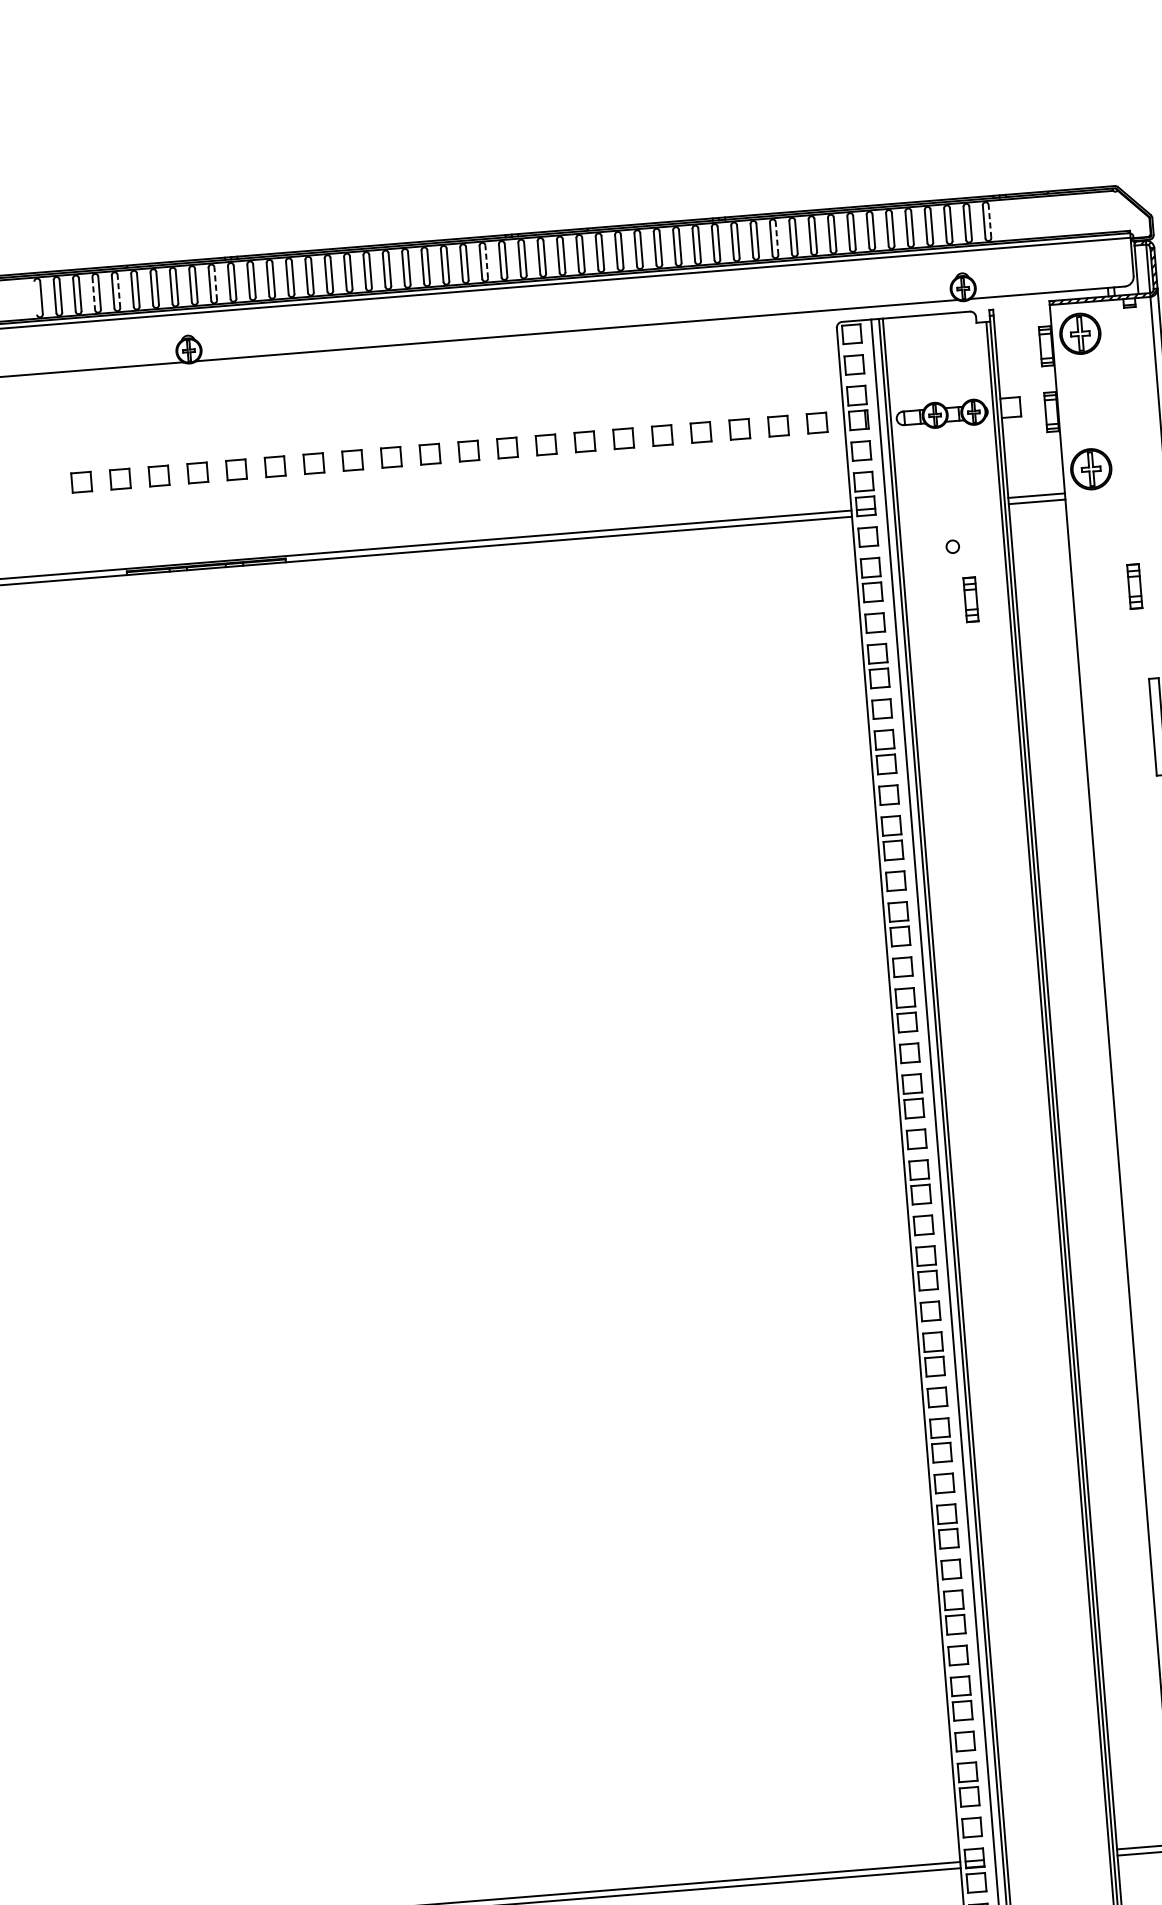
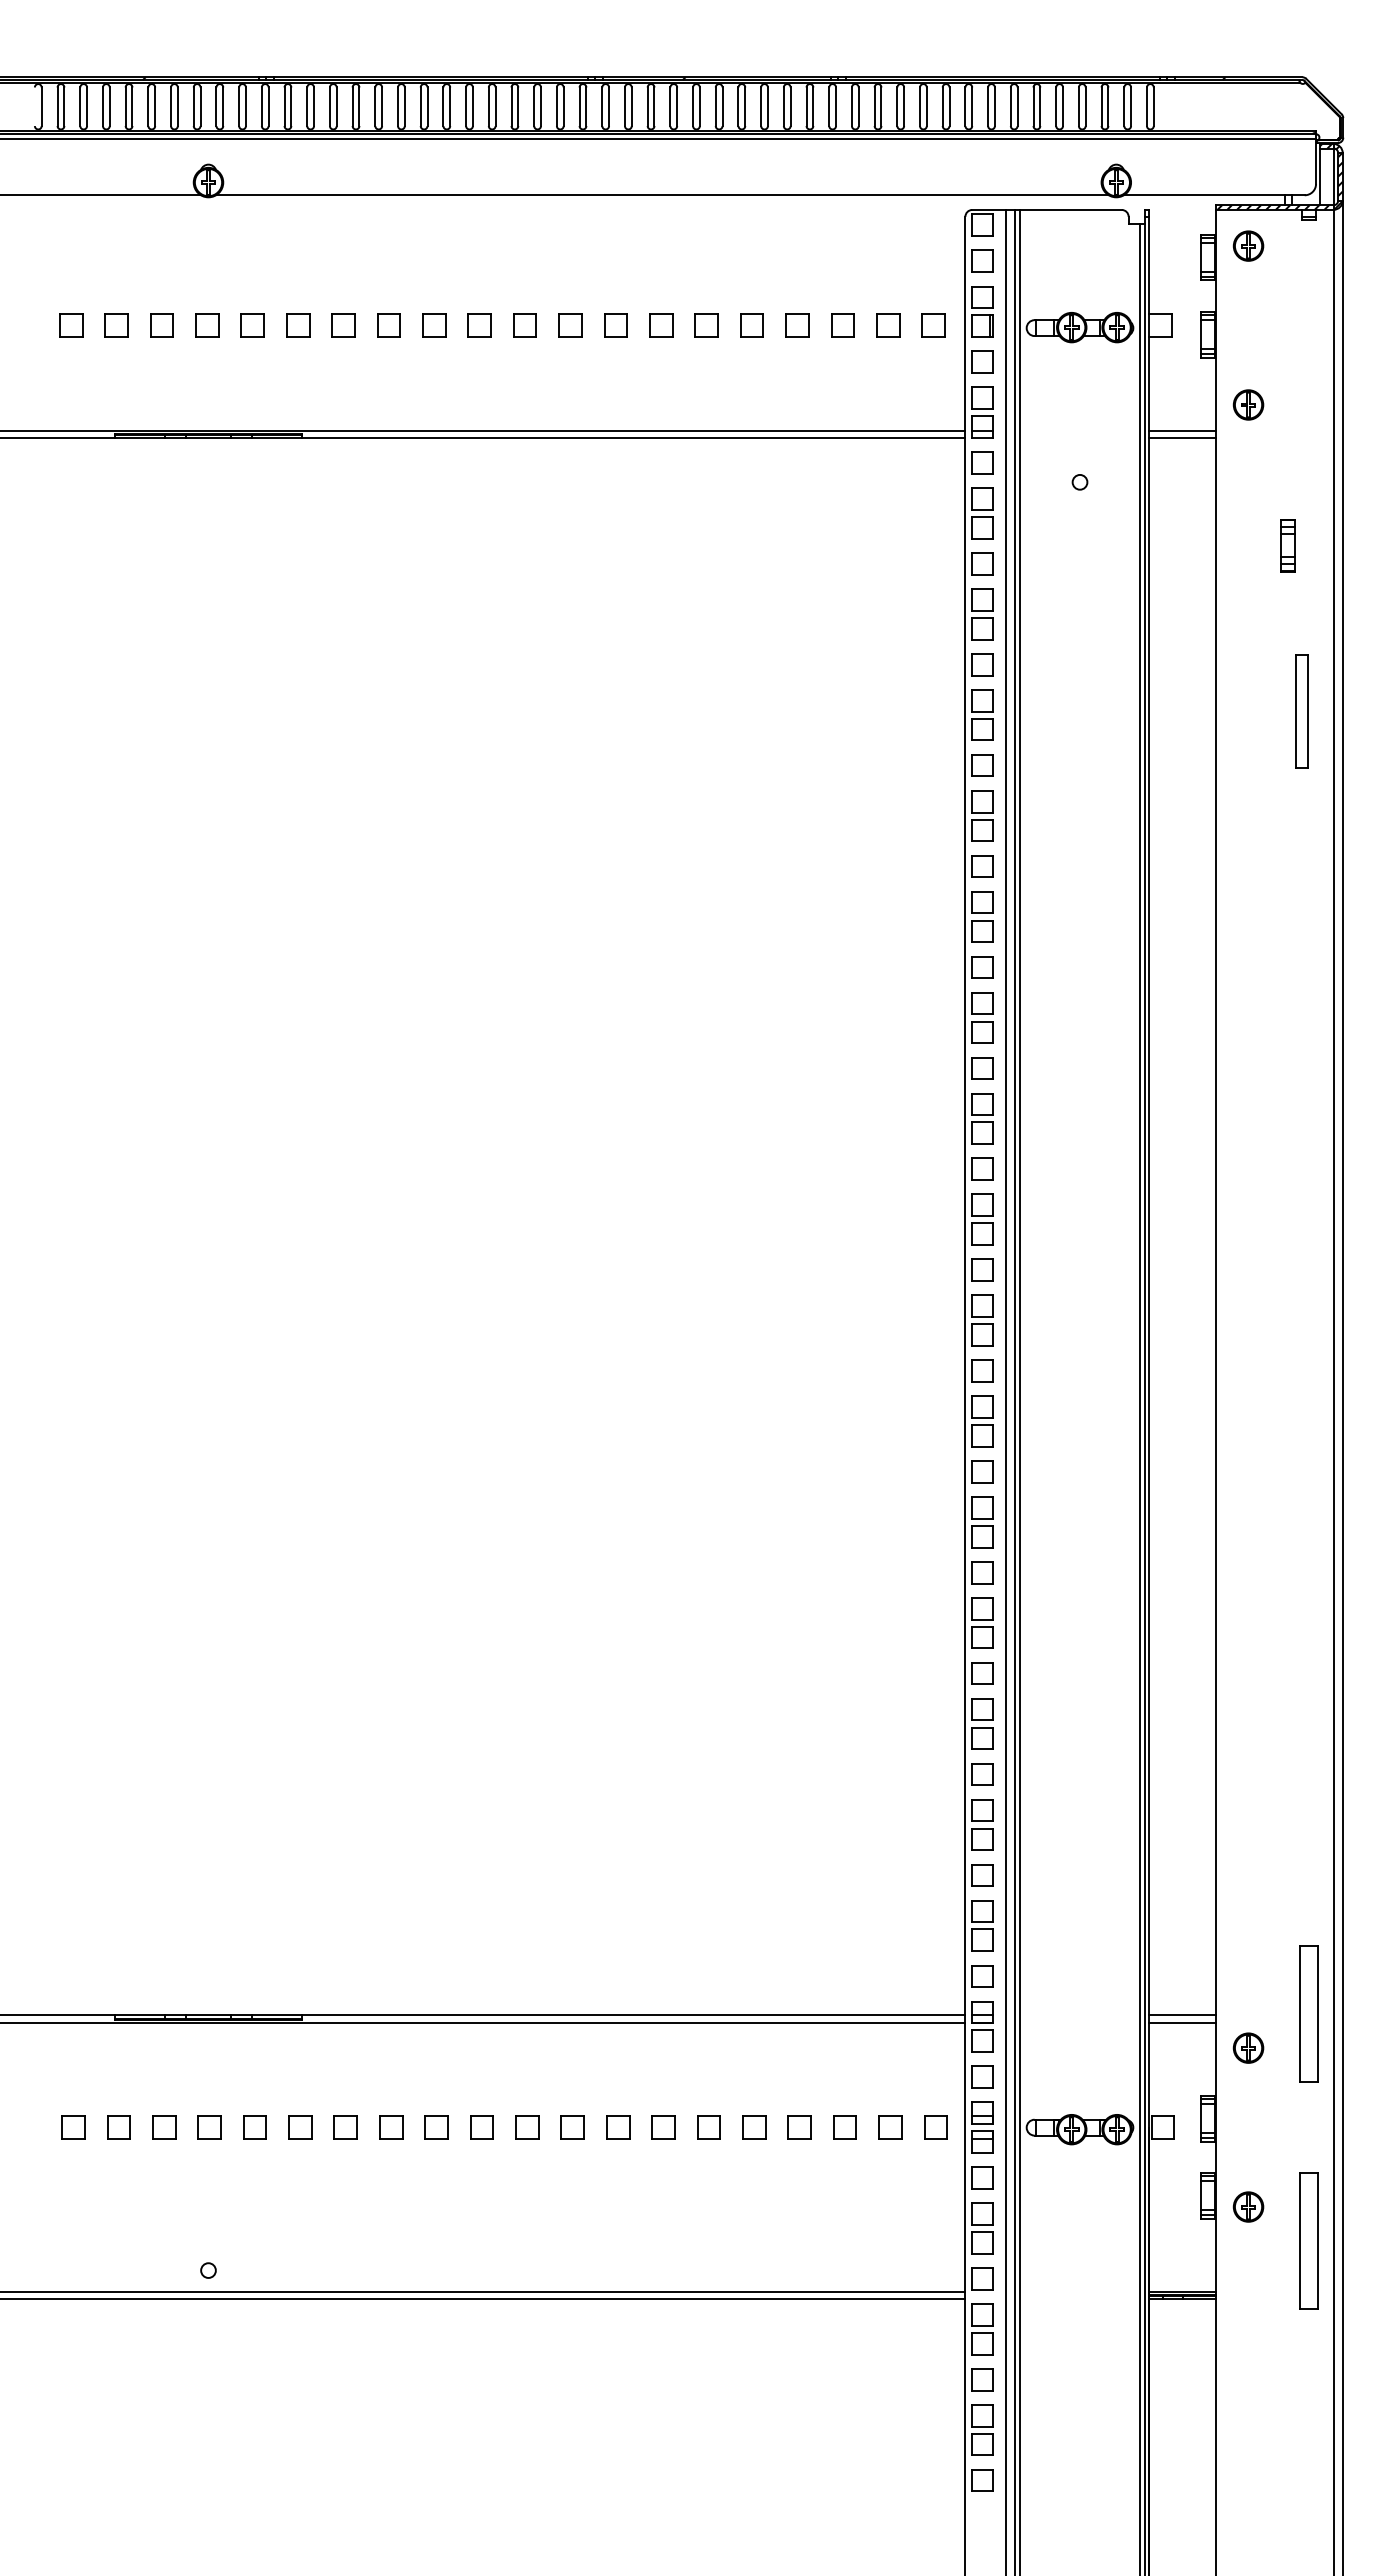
line: (989, 221) -> (1153, 106), dashed -> solid
line: (777, 238) -> (904, 106), dashed -> solid
line: (486, 261) -> (563, 106), dashed -> solid
line: (215, 283) -> (245, 106), dashed -> solid
line: (118, 291) -> (132, 106), dashed -> solid
line: (93, 294) -> (102, 107), dashed -> solid
part: (1080, 333) -> (1248, 245), size x0.62
part: (1091, 468) -> (1248, 404), size x0.62
part: (970, 599) -> (1095, 545), removed

